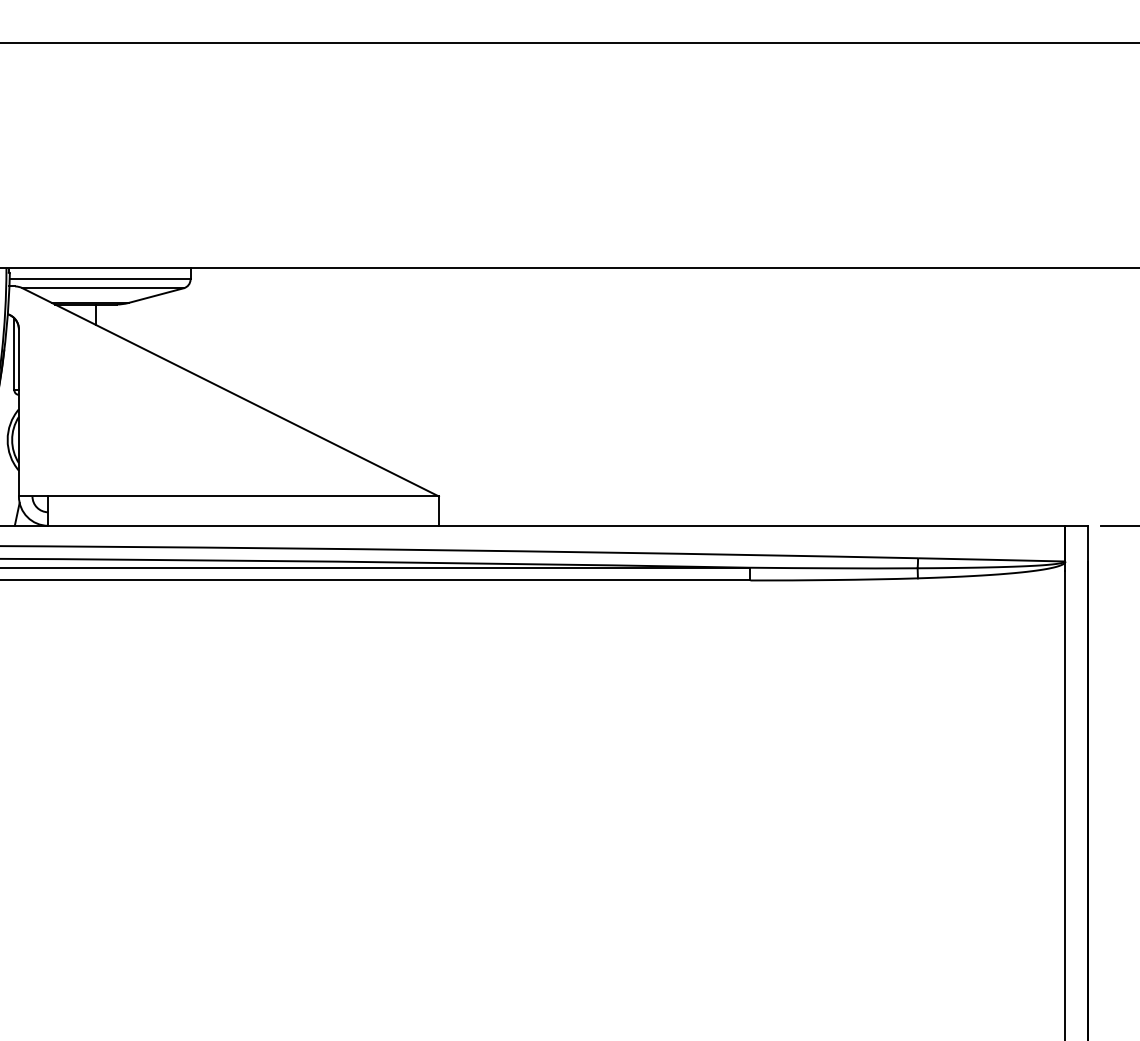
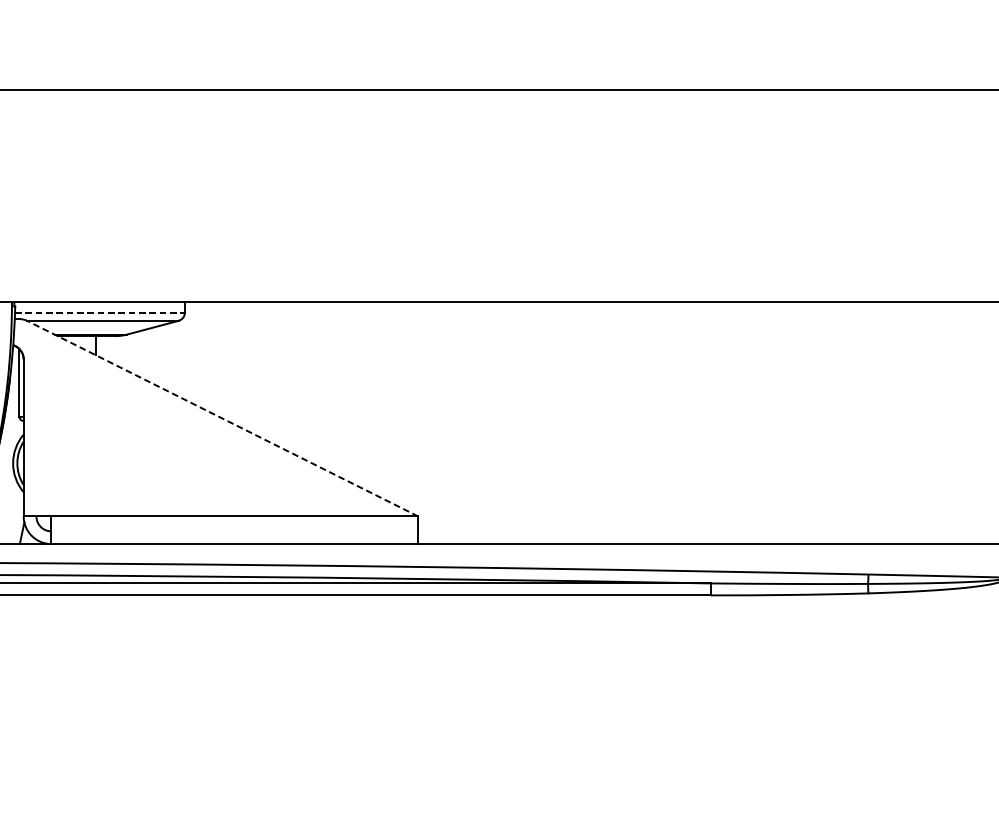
line: (100, 279) -> (100, 312), solid -> dashed
line: (230, 392) -> (222, 418), solid -> dashed

